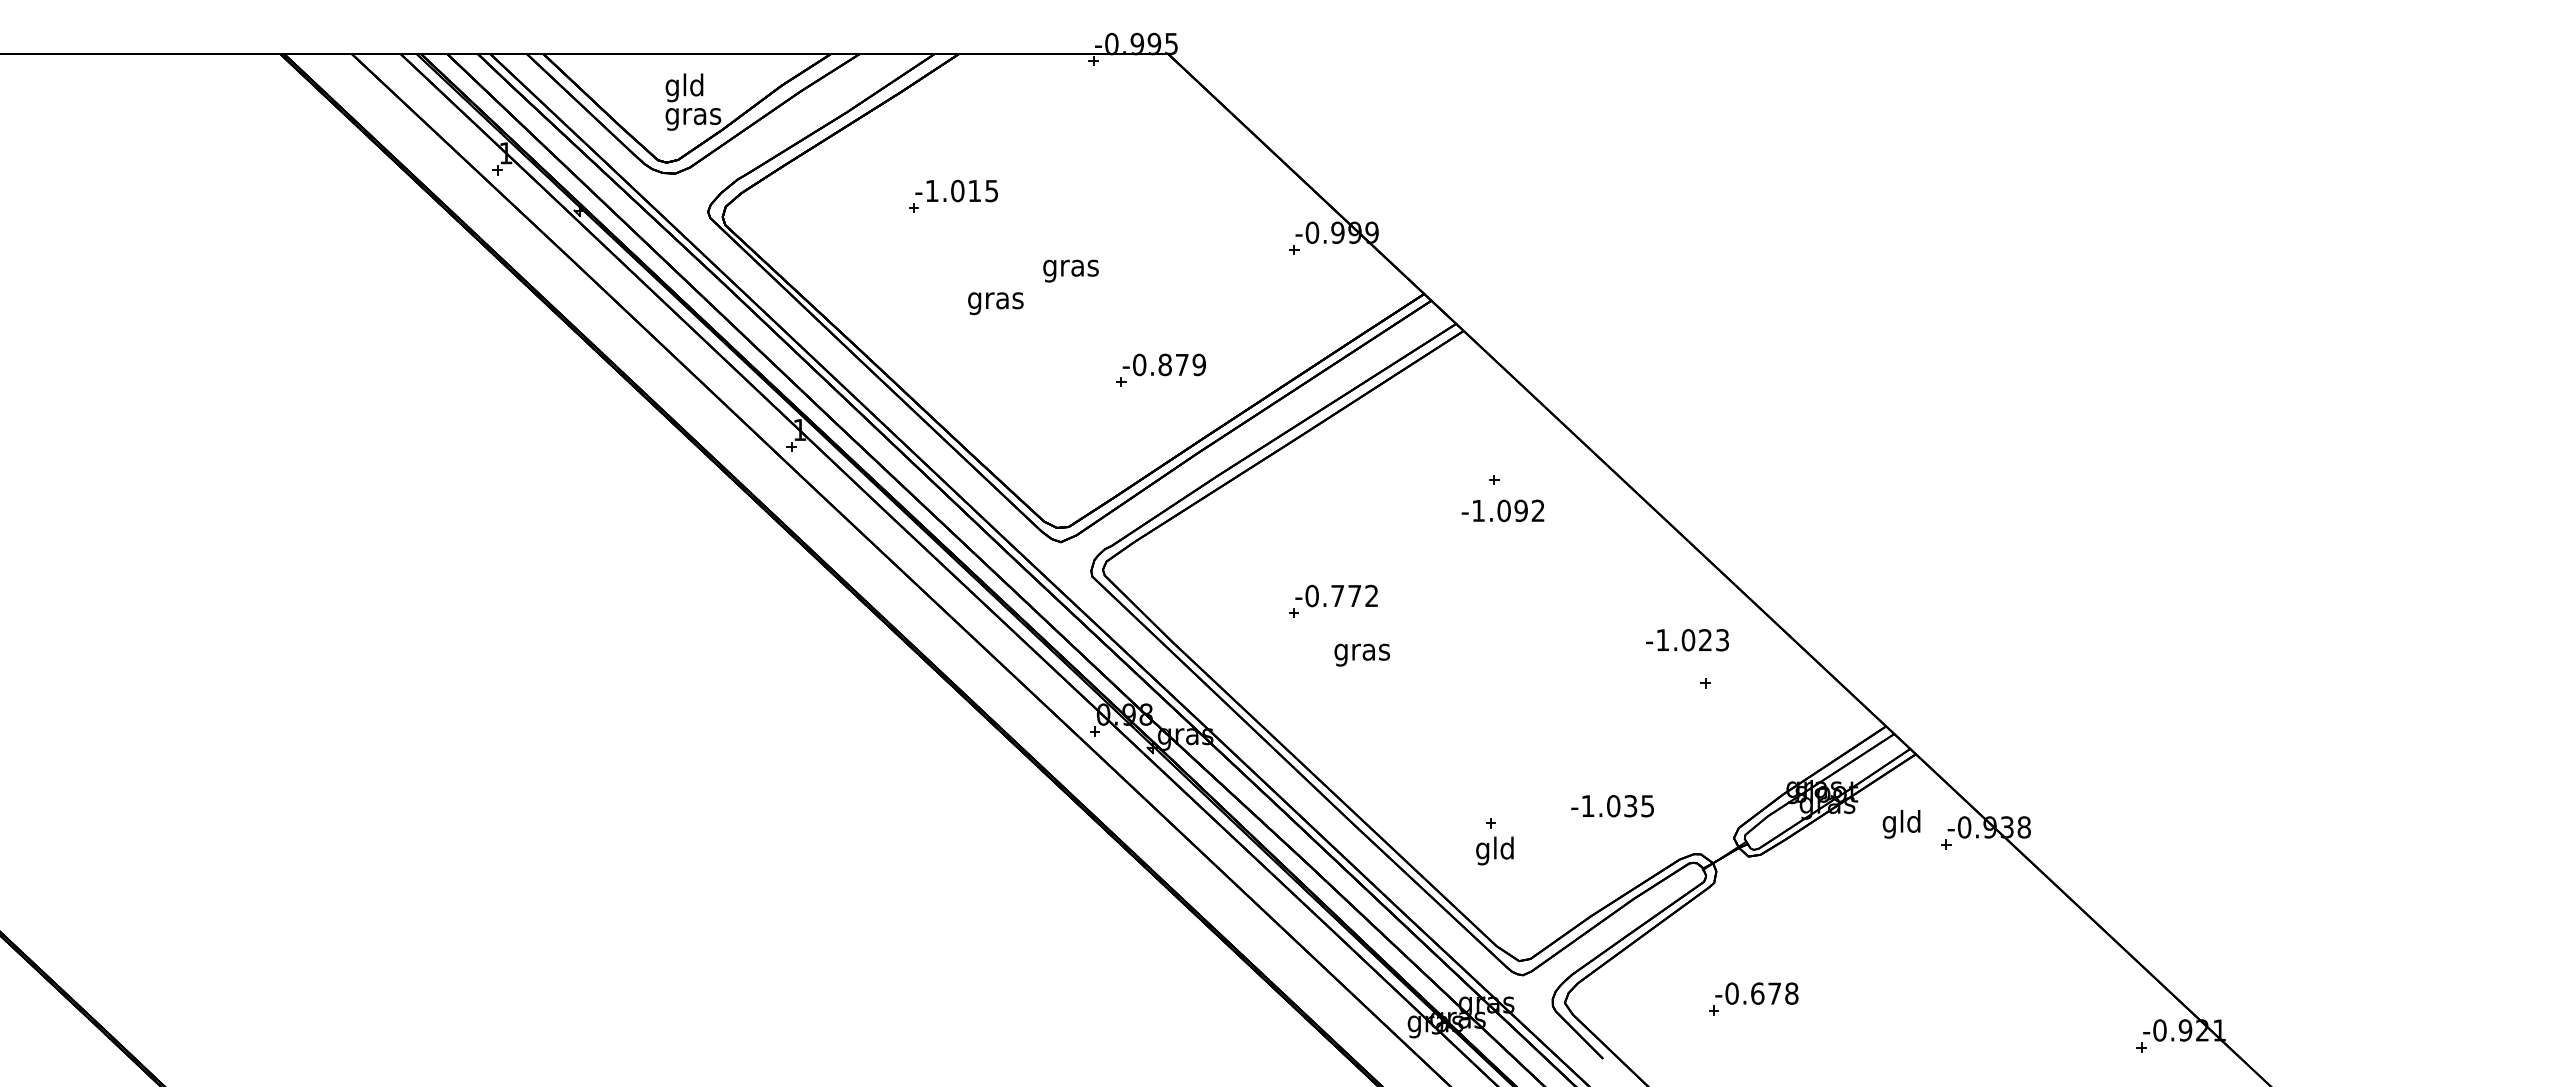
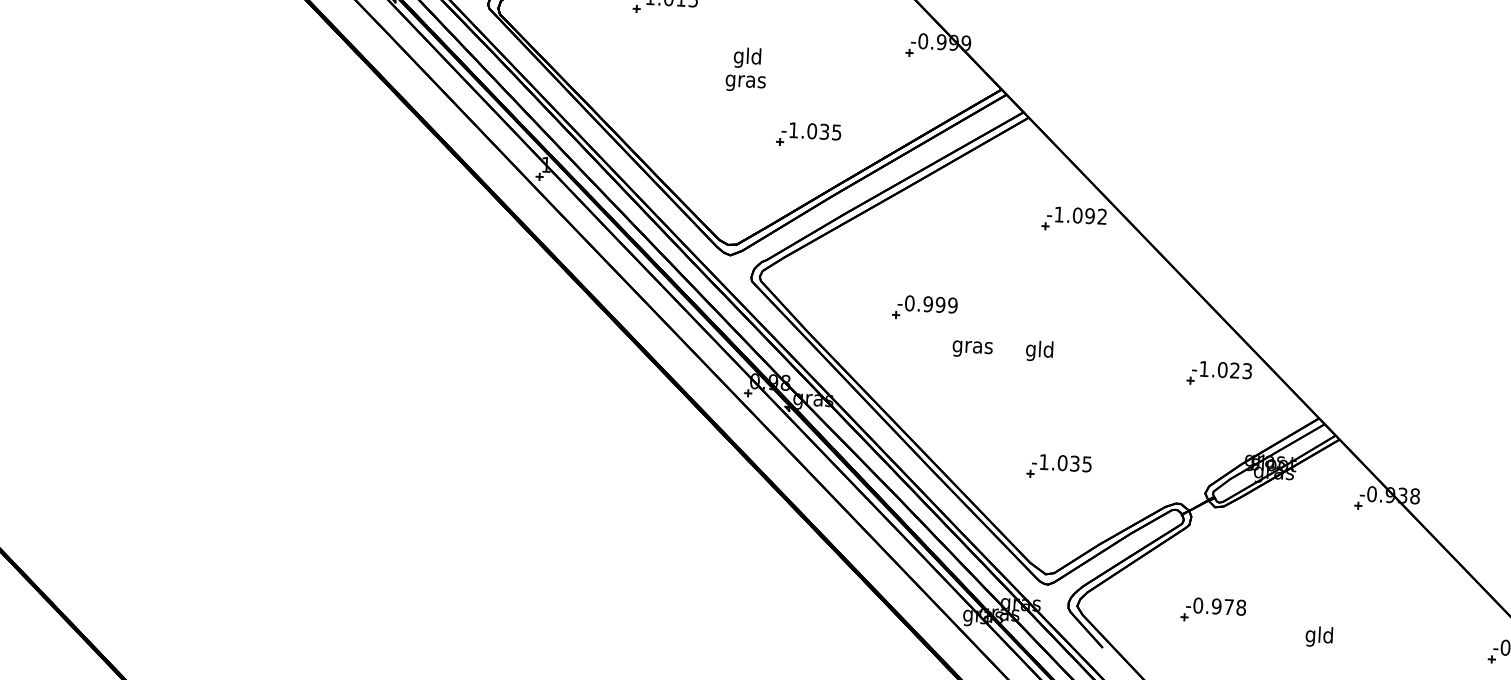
text: (1070, 267) -> (747, 57), gras -> gld
text: (995, 303) -> (745, 83), moved
text: (1169, 364) -> (815, 131), -0.879 -> -1.035
text: (1502, 510) -> (1076, 215), moved
text: (1354, 595) -> (940, 304), -0.772 -> -0.999
text: (1687, 640) -> (1222, 370), moved
text: (1361, 654) -> (972, 348), moved
text: (1612, 806) -> (1061, 463), moved
text: (1901, 824) -> (1319, 636), moved
text: (1494, 850) -> (1039, 350), moved
text: (1757, 993) -> (1216, 606), -0.678 -> -0.978

